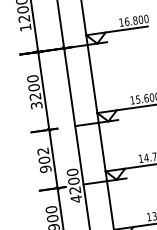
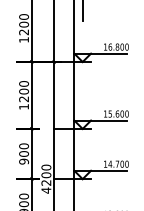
text: (37, 104) -> (24, 106), 3200 -> 1200
text: (43, 151) -> (24, 146), 902 -> 900

